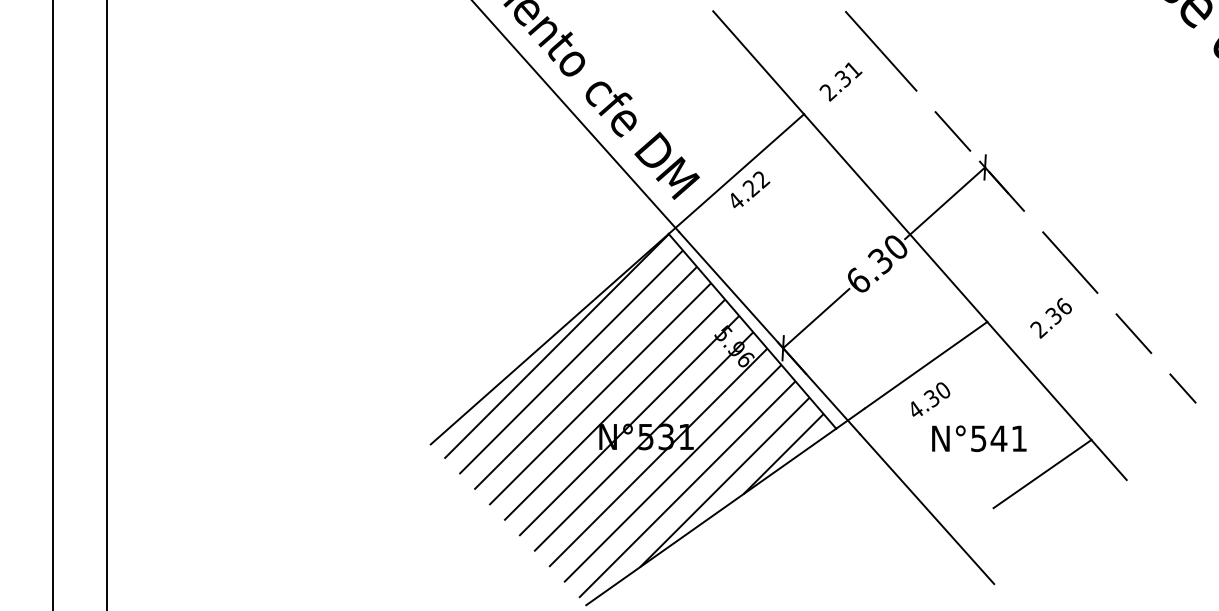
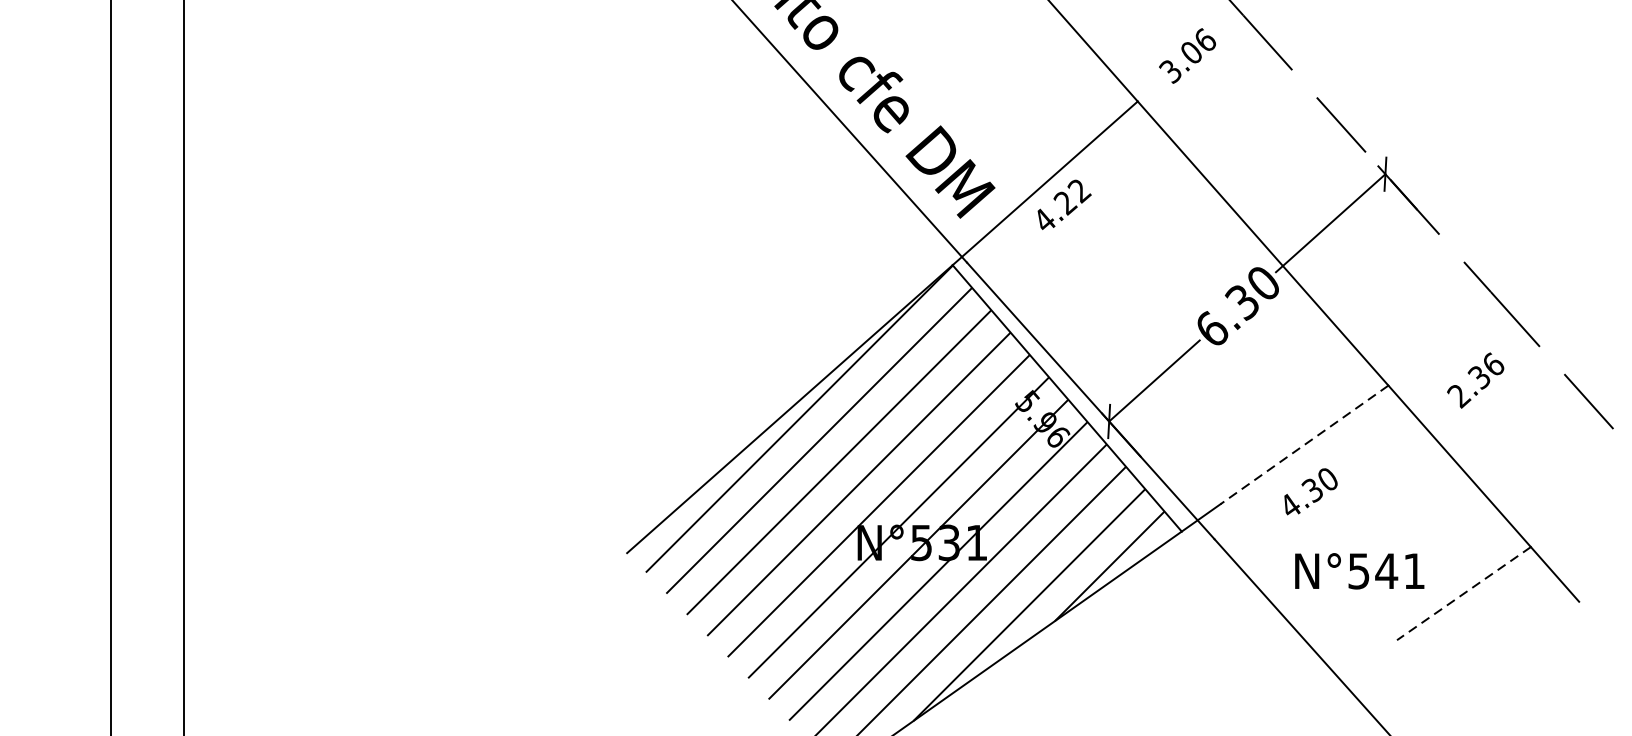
text: (840, 80) -> (1187, 55), 2.31 -> 3.06
line: (925, 365) -> (1303, 445), solid -> dashed
text: (979, 438) -> (1359, 570), moved
line: (1042, 474) -> (1463, 594), solid -> dashed

